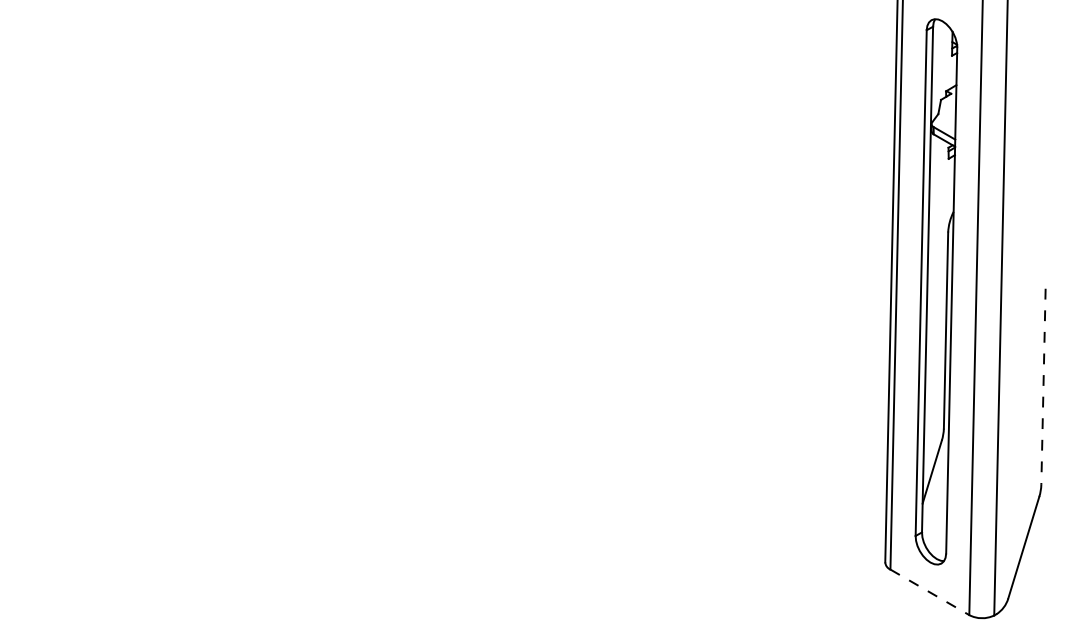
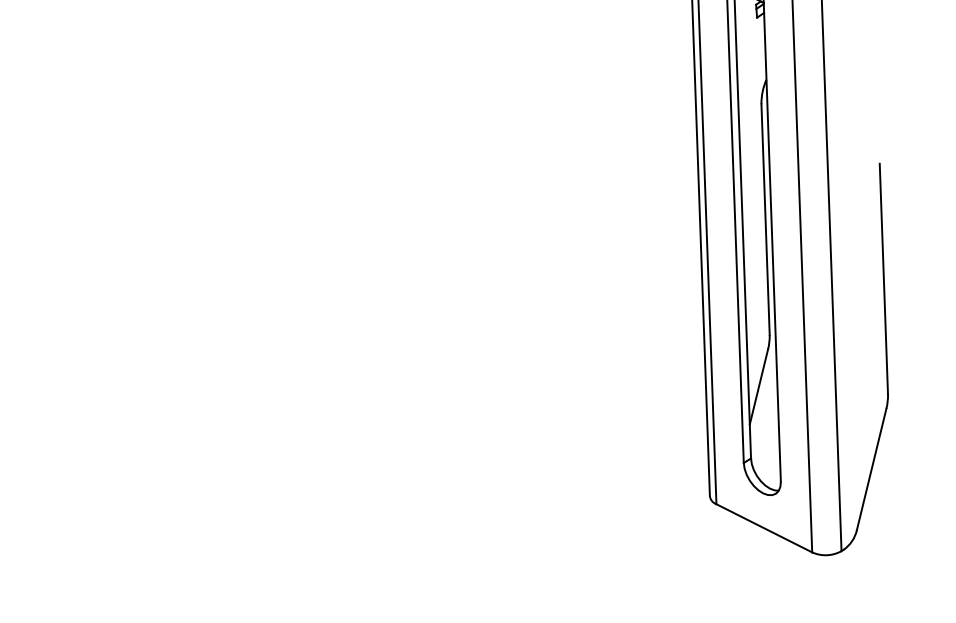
line: (1043, 387) -> (883, 279), dashed -> solid
line: (929, 592) -> (763, 528), dashed -> solid

